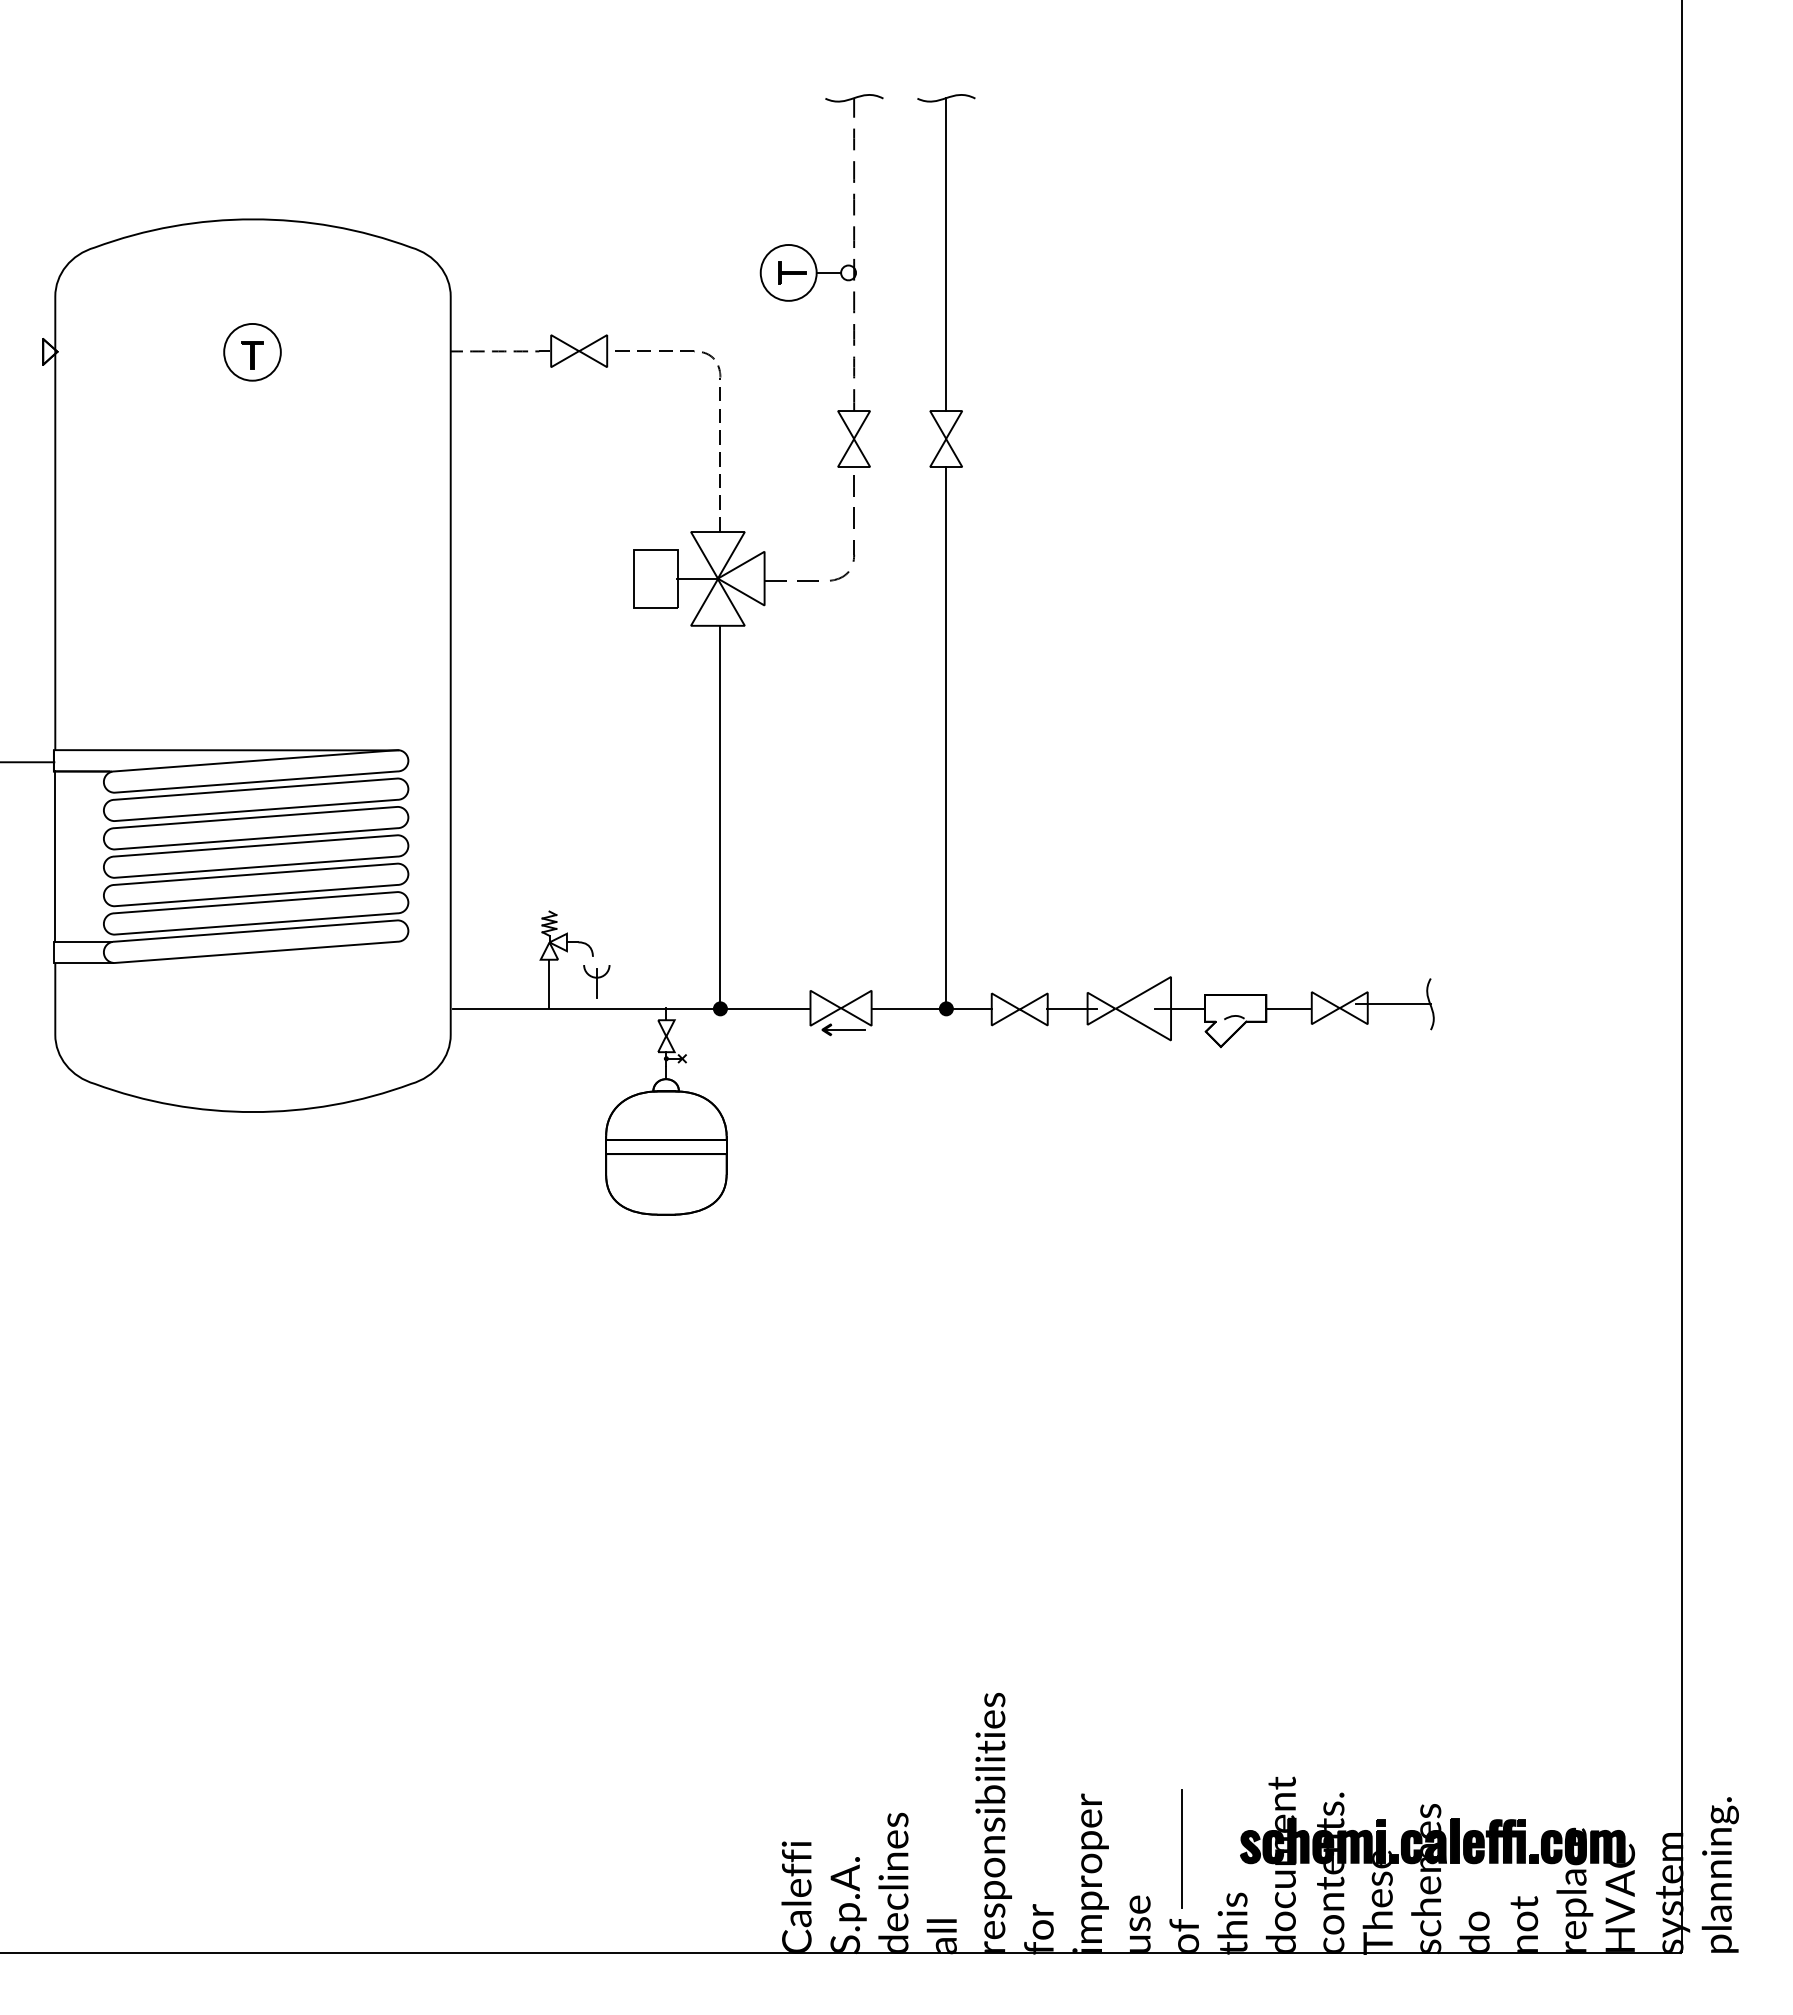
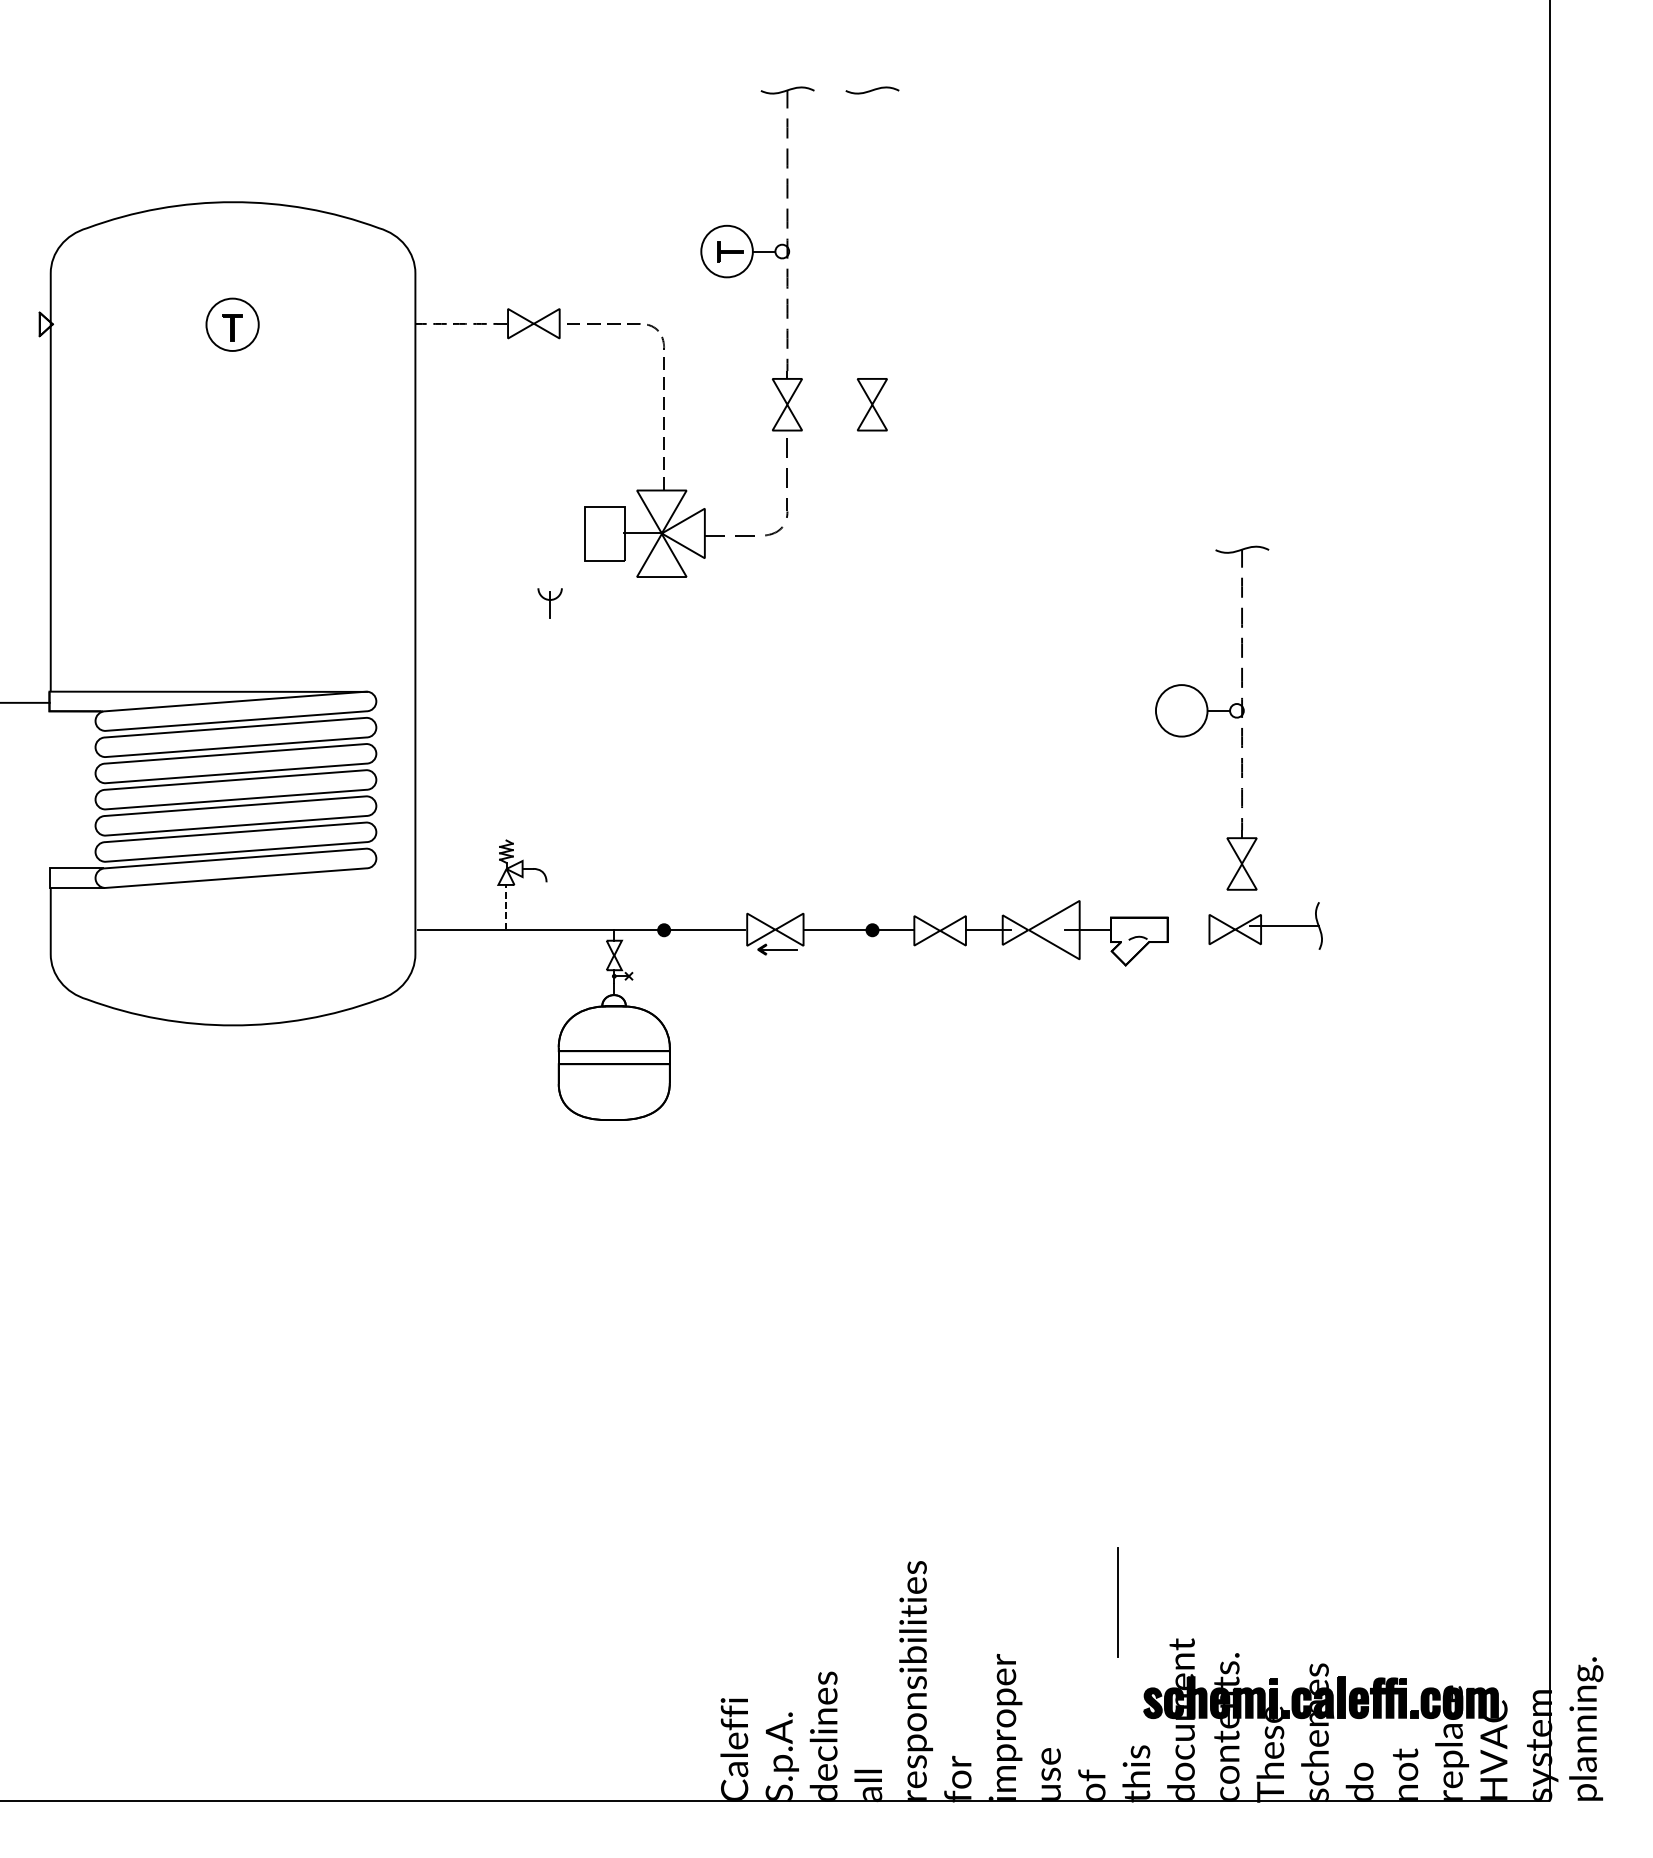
line: (946, 254) -> (872, 234), removed
line: (946, 736) -> (872, 679), removed
part: (1314, 778) -> (1211, 717), added
line: (720, 816) -> (664, 752), removed
line: (55, 856) -> (50, 789), removed
part: (596, 981) -> (549, 603), moved
line: (549, 983) -> (506, 906), solid -> dashed
line: (1288, 1008) -> (1188, 929), removed
line: (1181, 1848) -> (1117, 1602), moved

